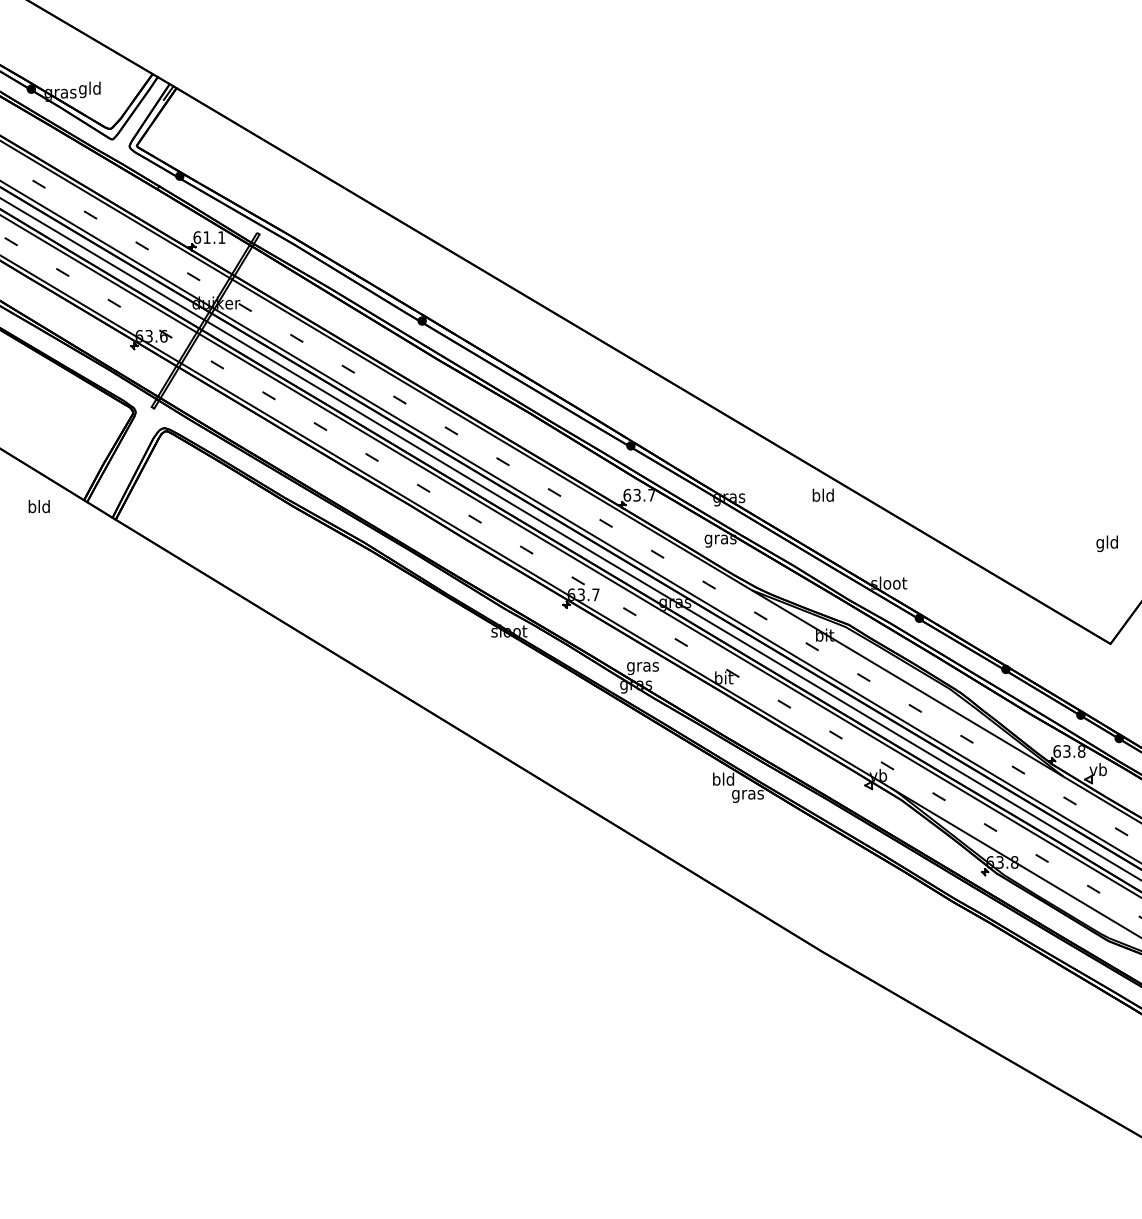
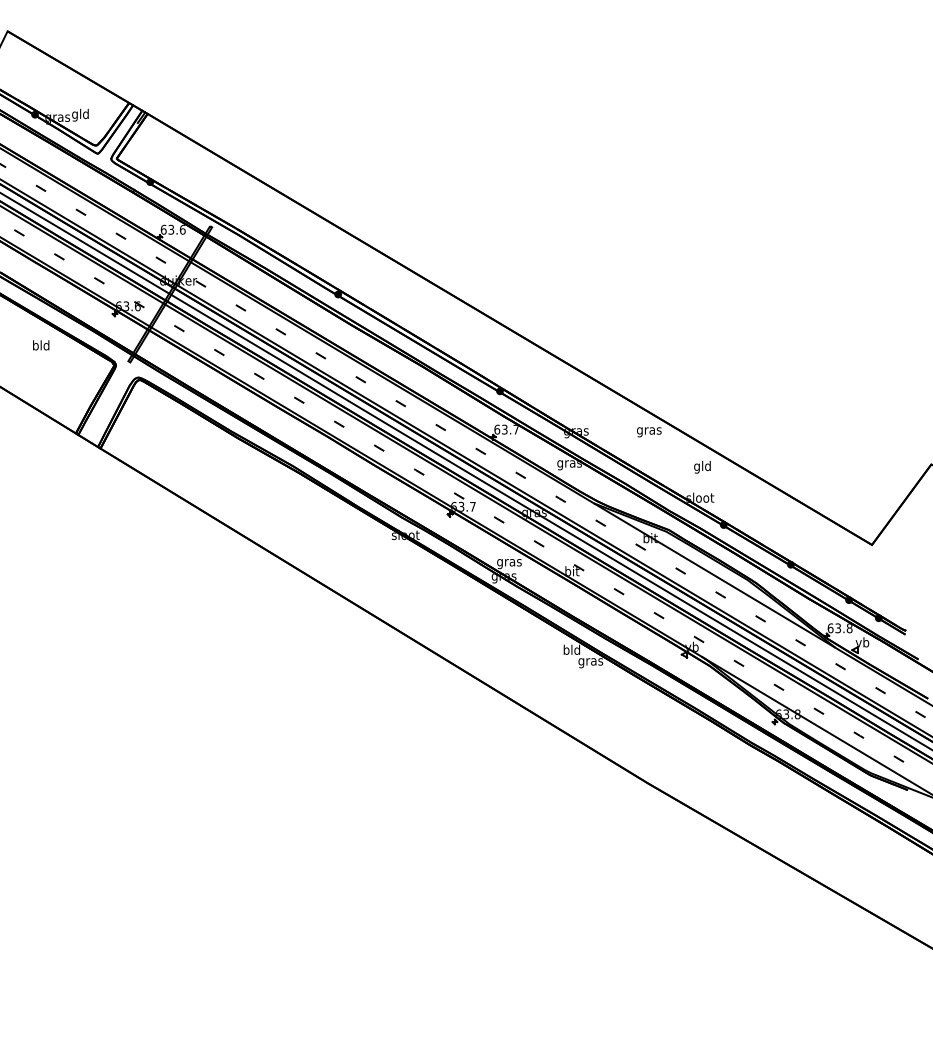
text: (213, 237) -> (176, 229), 61.1 -> 63.6
text: (823, 496) -> (649, 430), bld -> gras
text: (39, 506) -> (41, 345), moved
text: (1107, 542) -> (702, 466), moved

